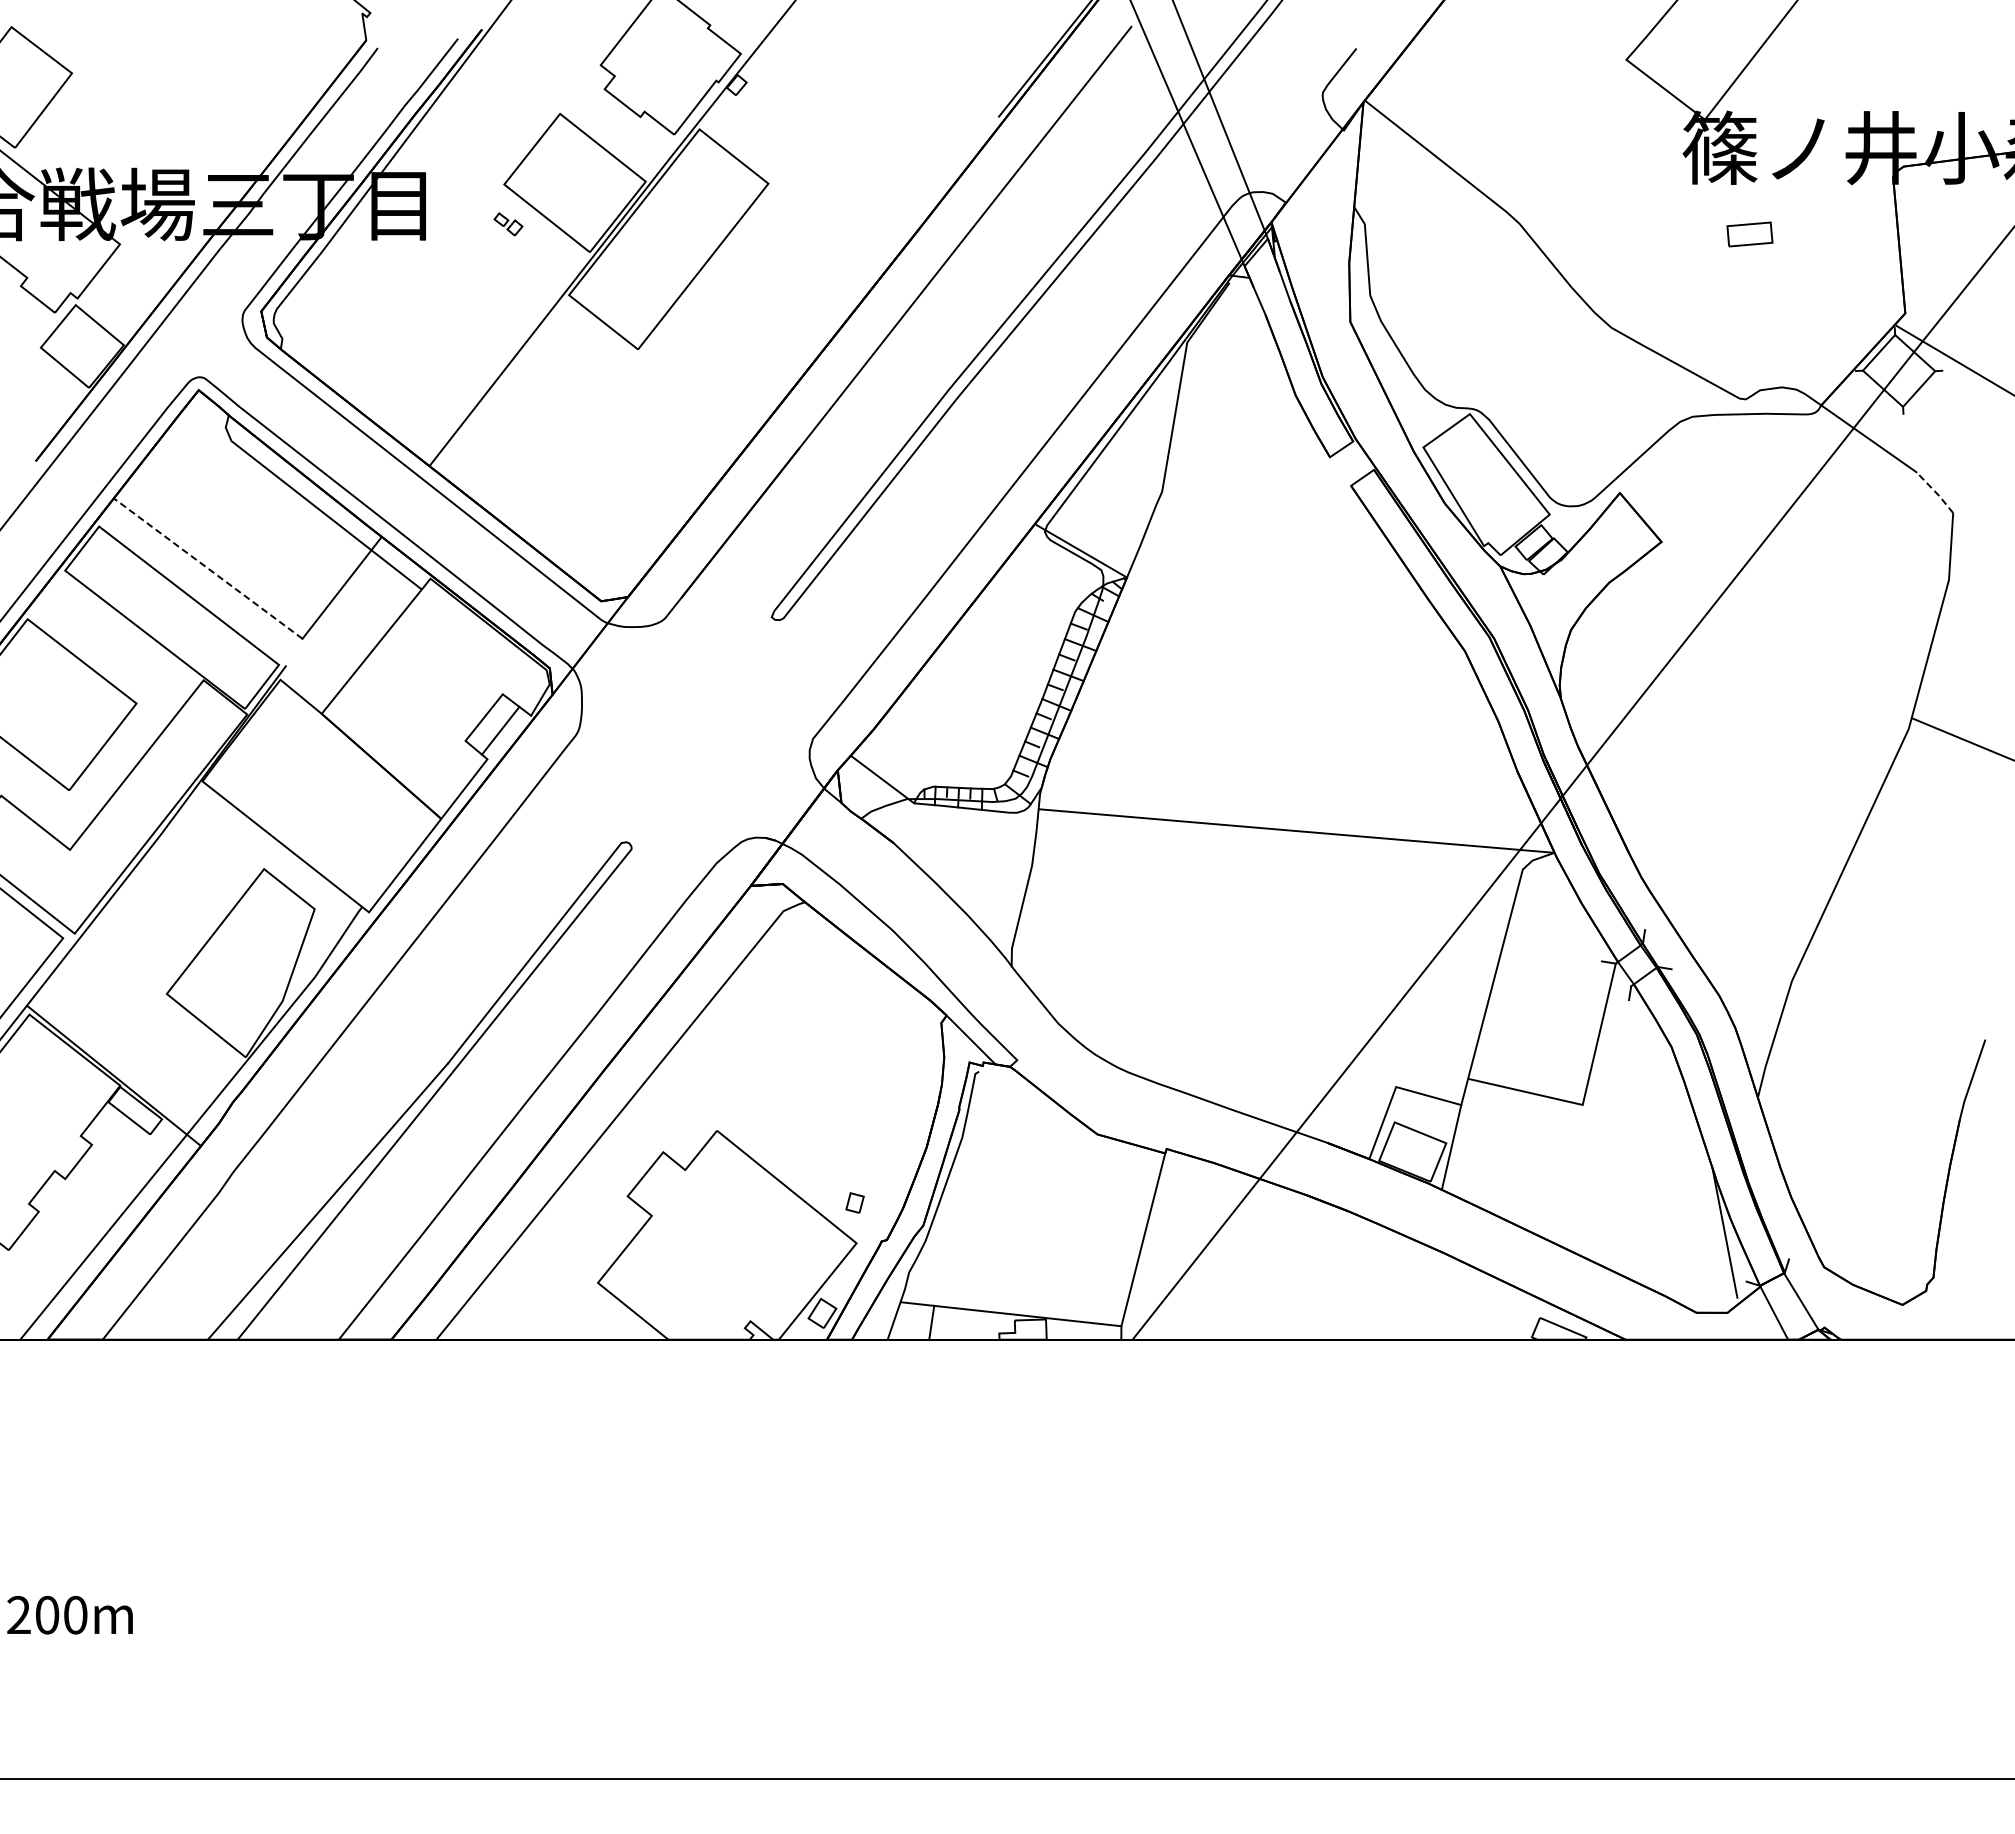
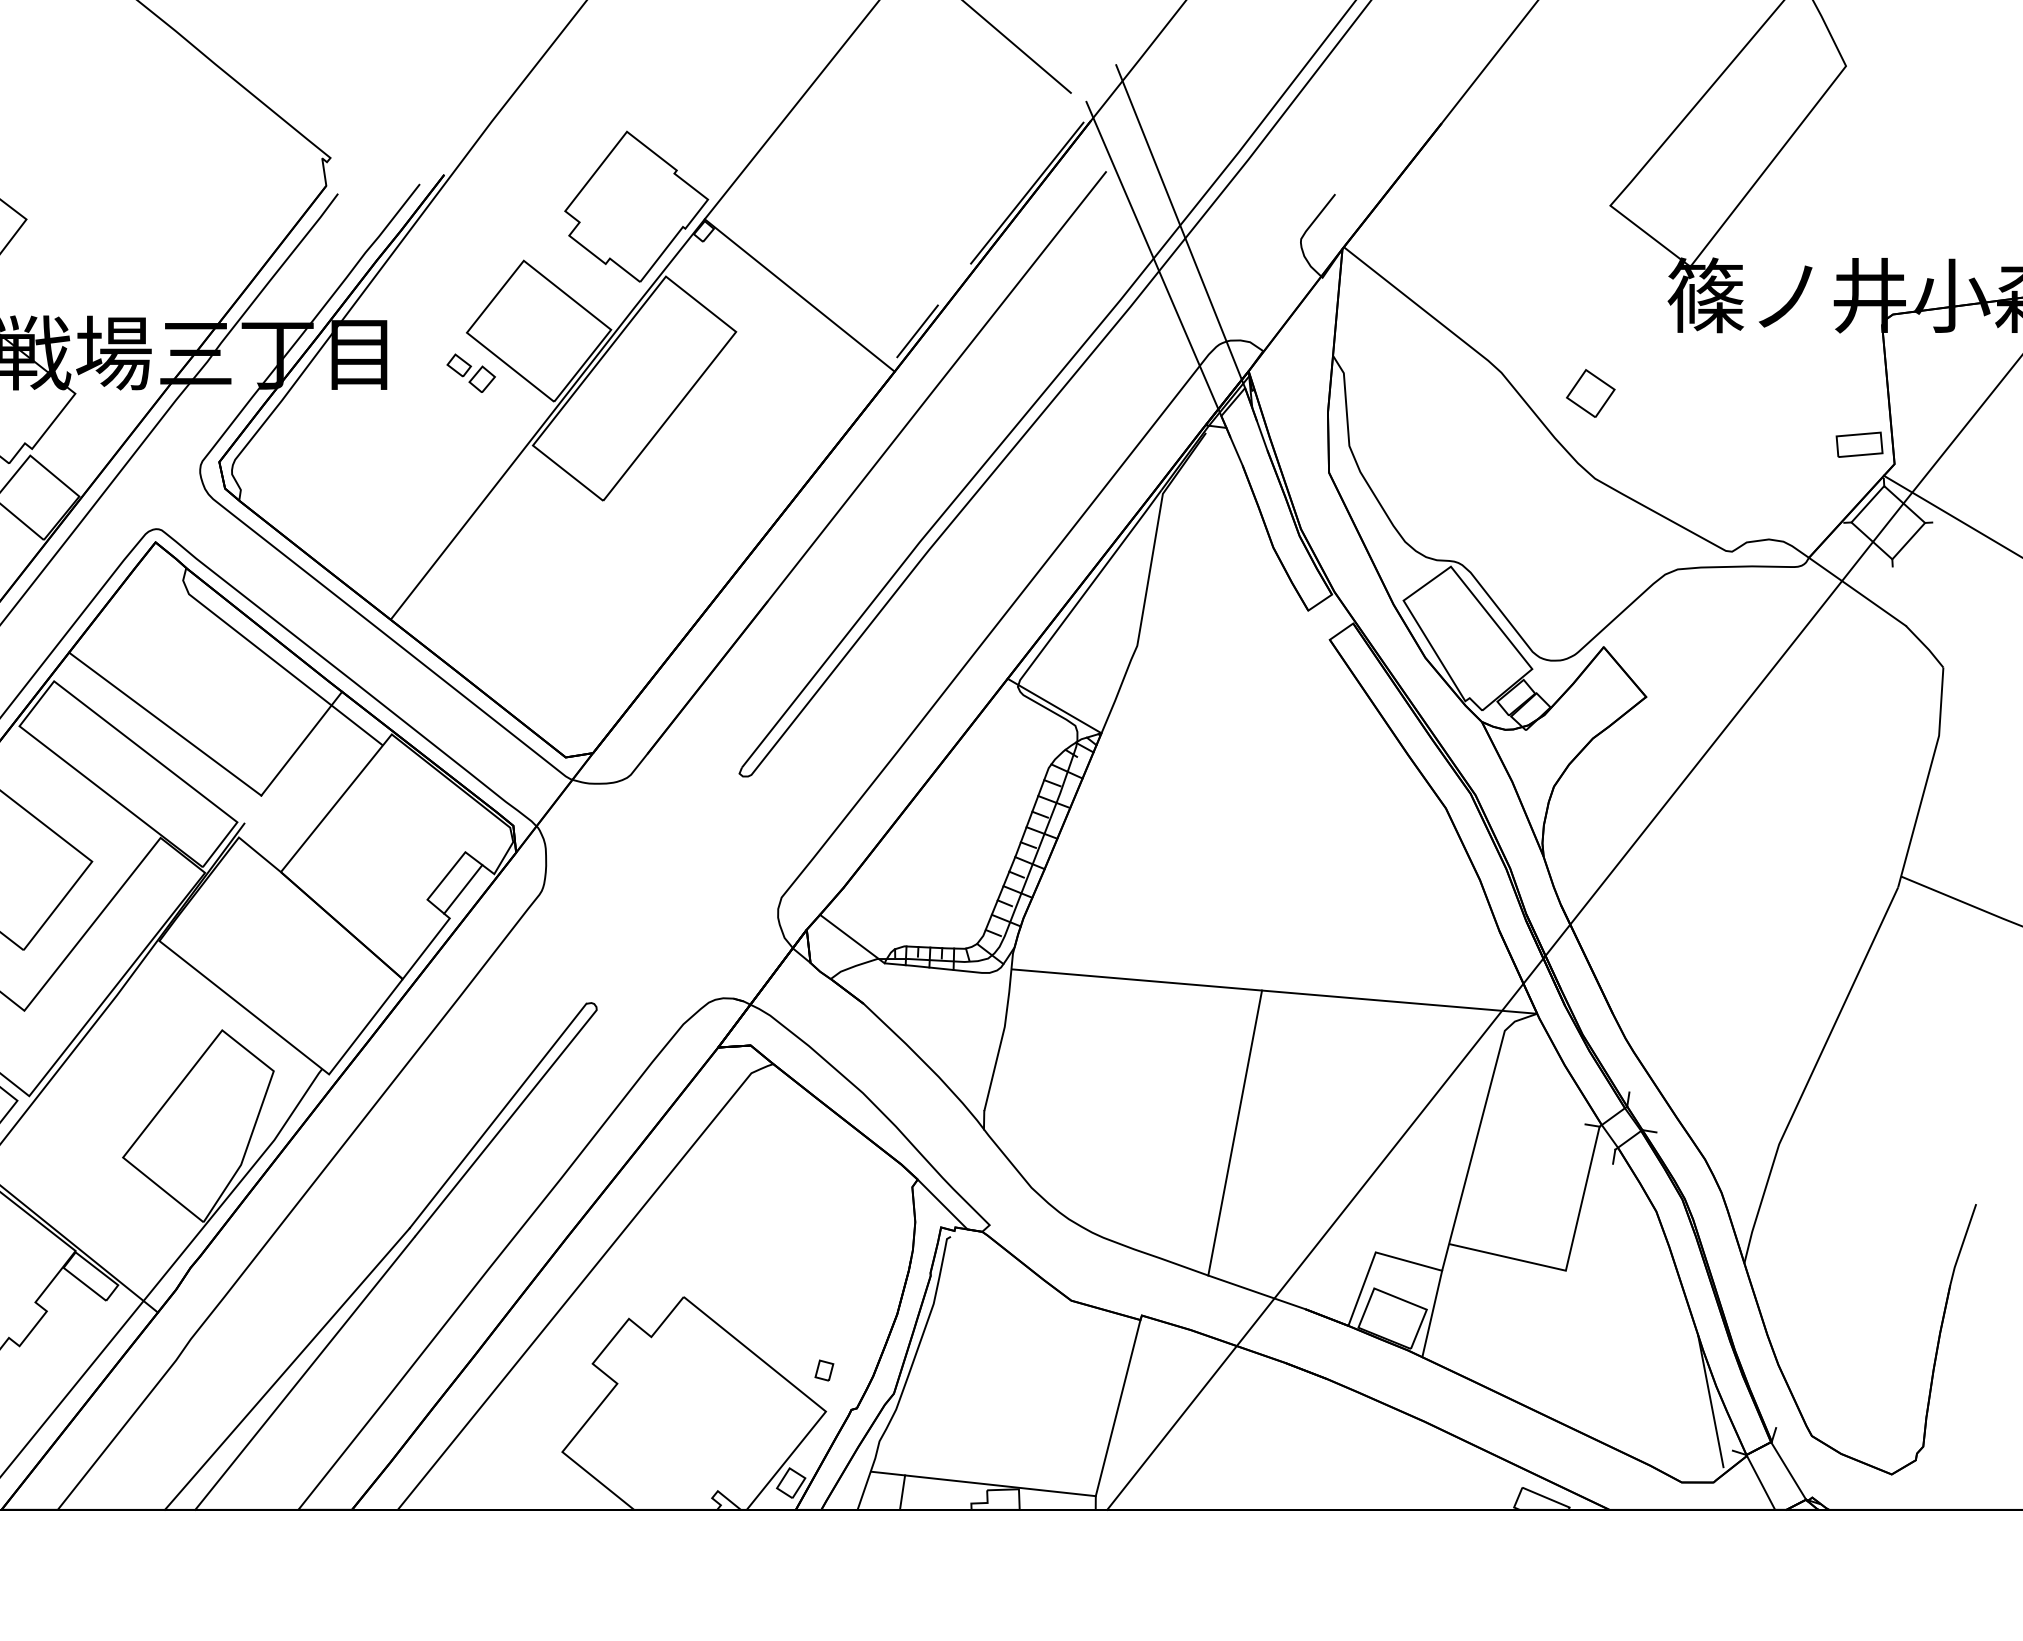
line: (830, 147) -> (799, 295), added
line: (946, 182) -> (917, 330), added
part: (508, 224) -> (471, 373), size x1.67
part: (1749, 234) -> (1859, 444), moved
part: (1606, 243) -> (1590, 392), added
line: (1935, 491) -> (1925, 645), dashed -> solid
line: (208, 568) -> (165, 724), dashed -> solid
line: (1257, 969) -> (1234, 1132), added

